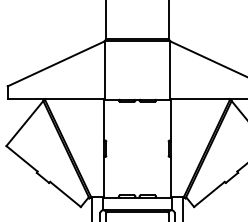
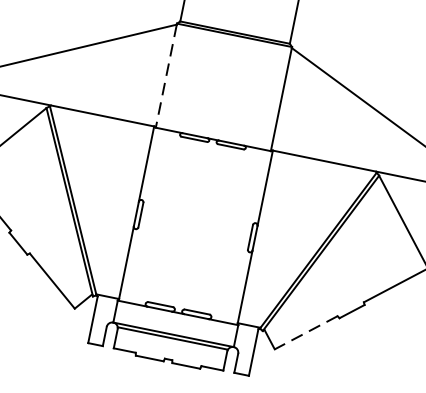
line: (104, 70) -> (165, 76), solid -> dashed
line: (209, 194) -> (306, 332), solid -> dashed

